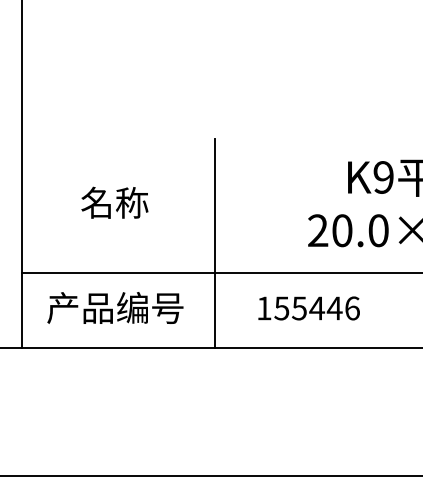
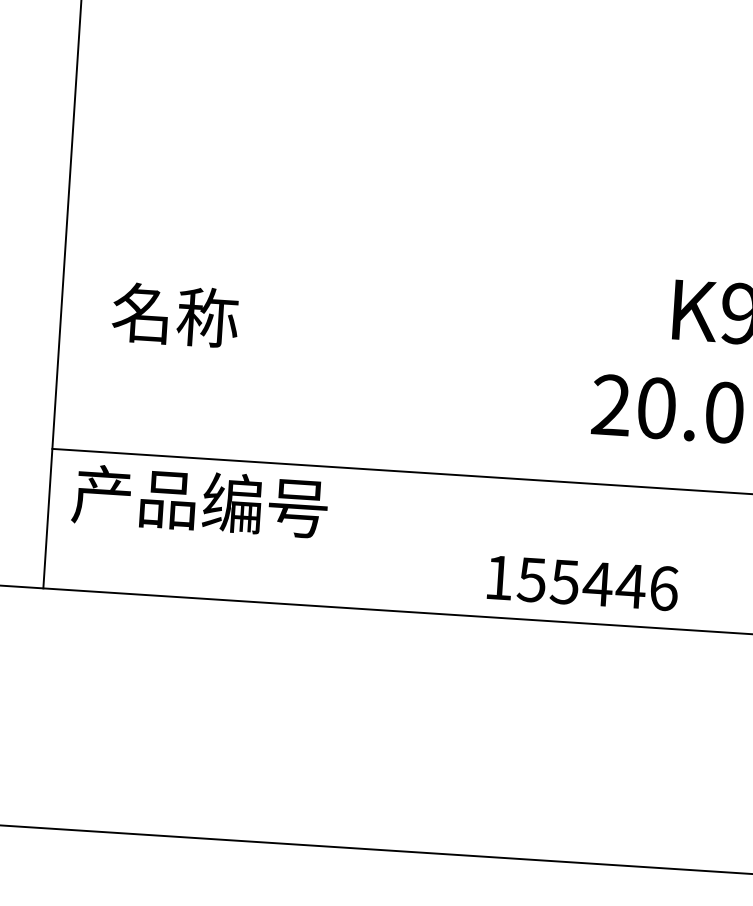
text: (114, 202) -> (174, 314), moved
line: (214, 243) -> (416, 416), removed
text: (115, 307) -> (200, 500), moved
text: (308, 308) -> (581, 583), moved

